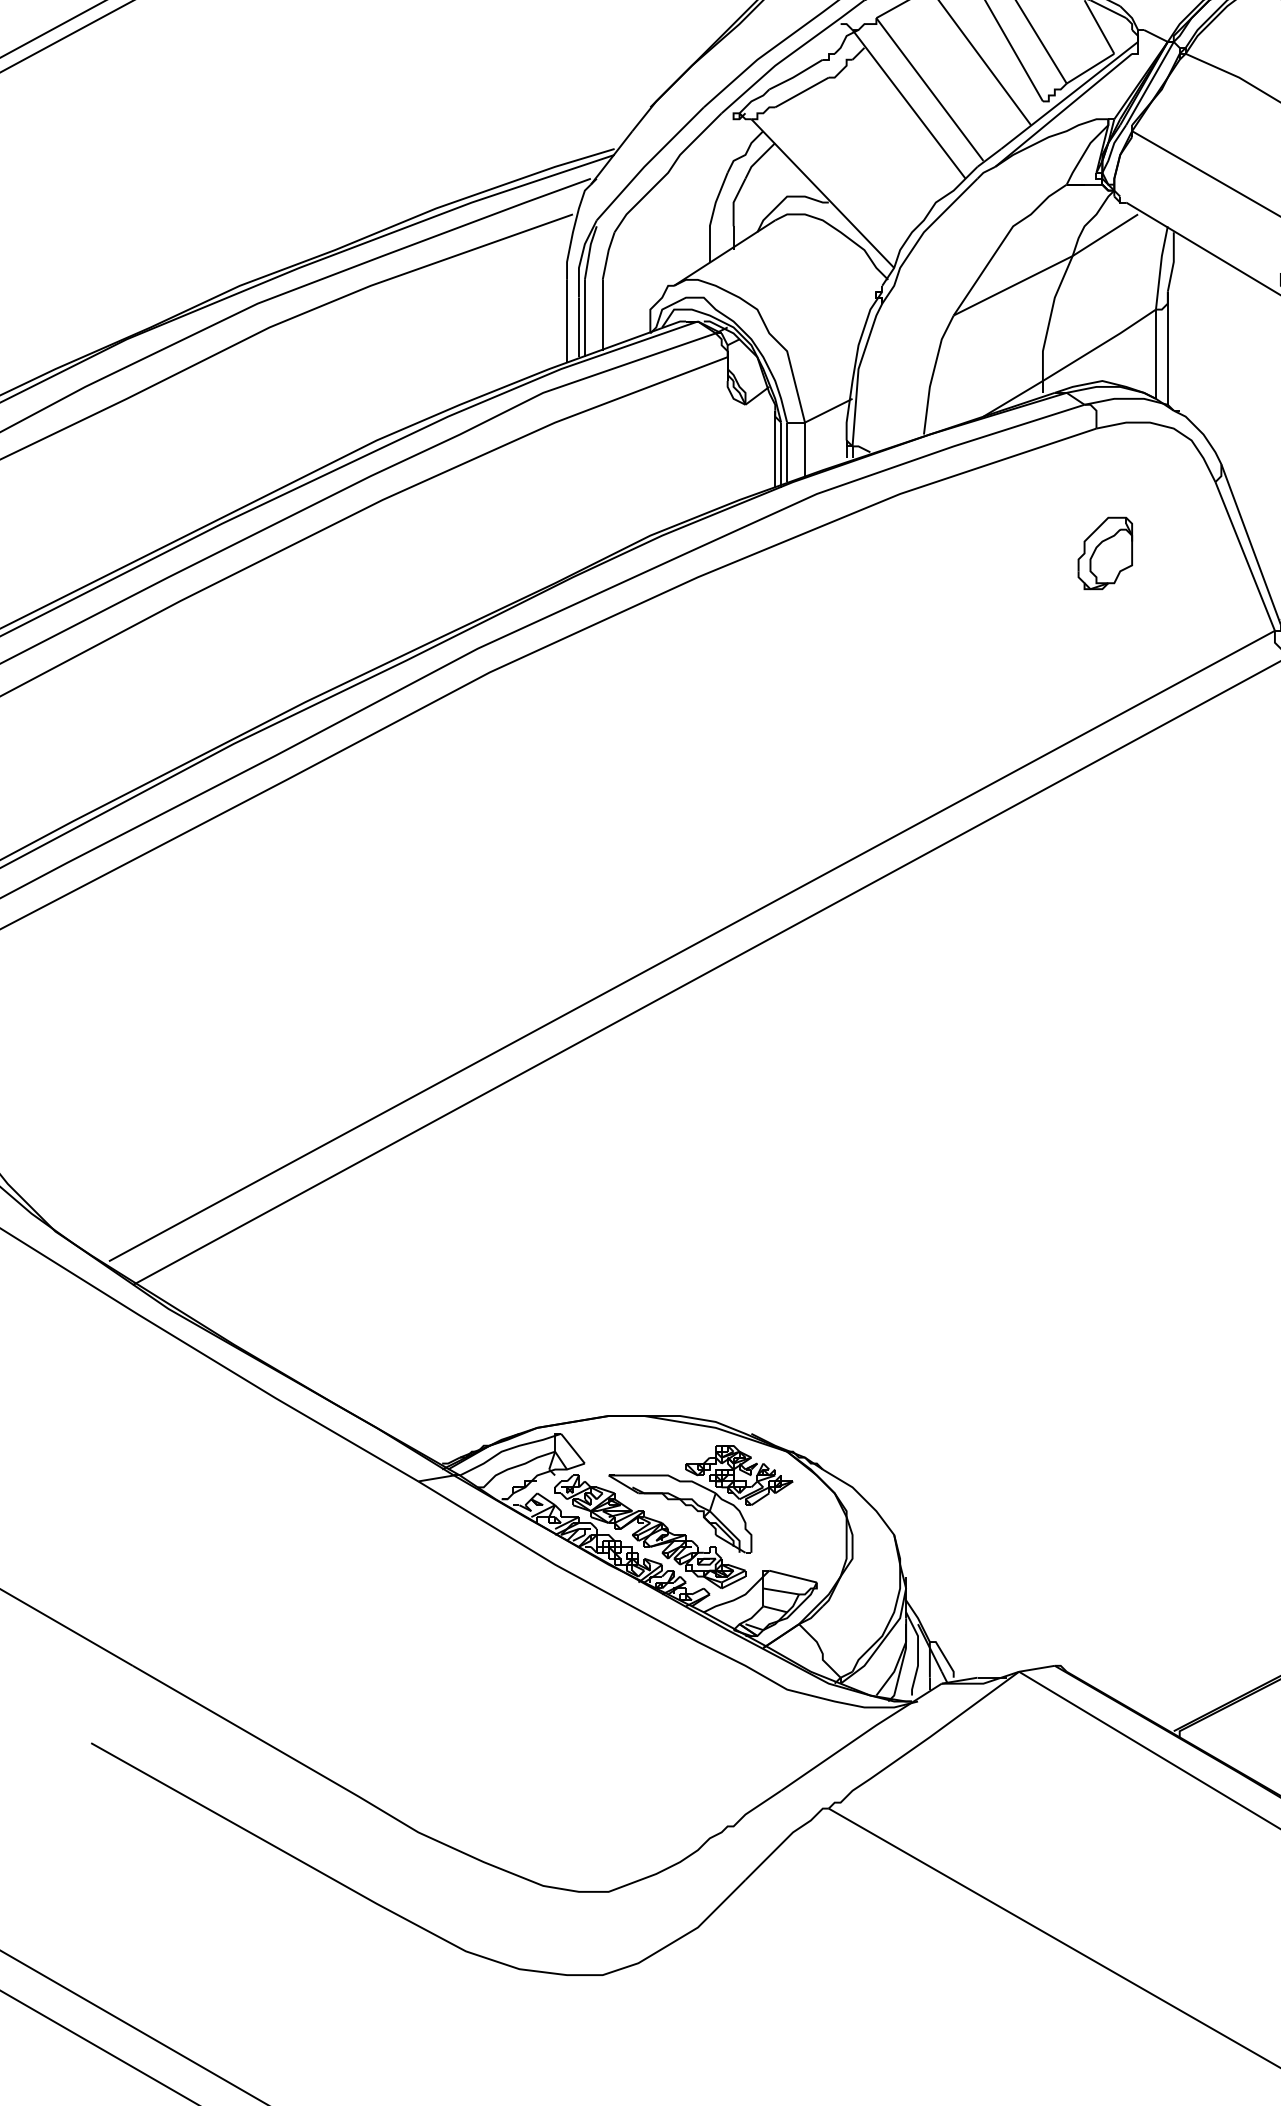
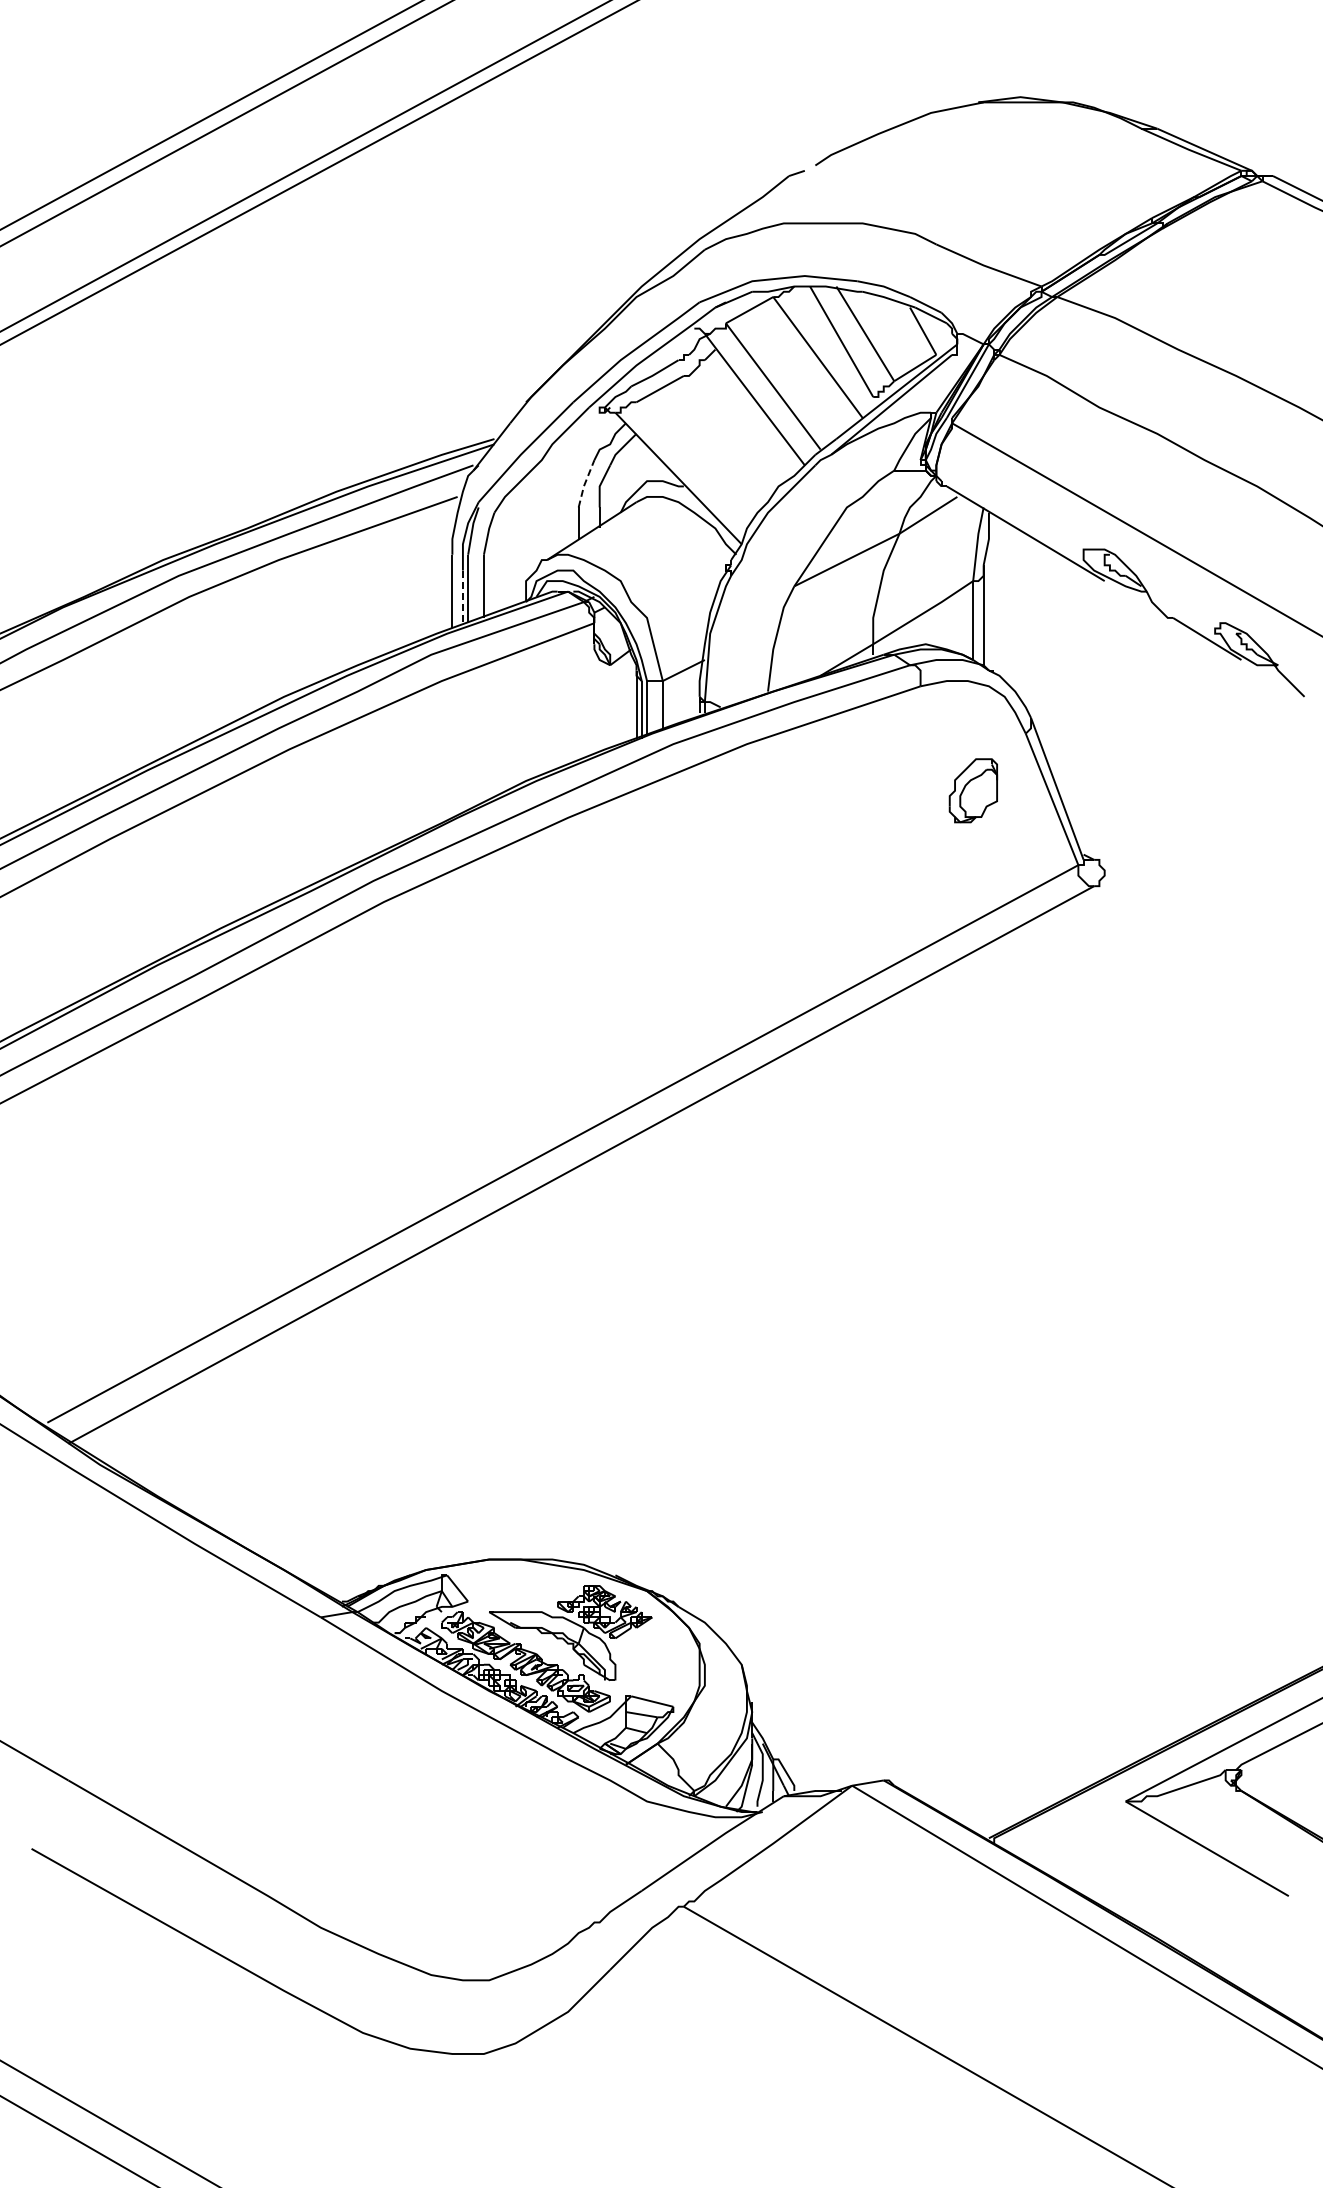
line: (716, 199) -> (584, 483), solid -> dashed
line: (578, 328) -> (462, 597), solid -> dashed
part: (1105, 553) -> (973, 790), moved

